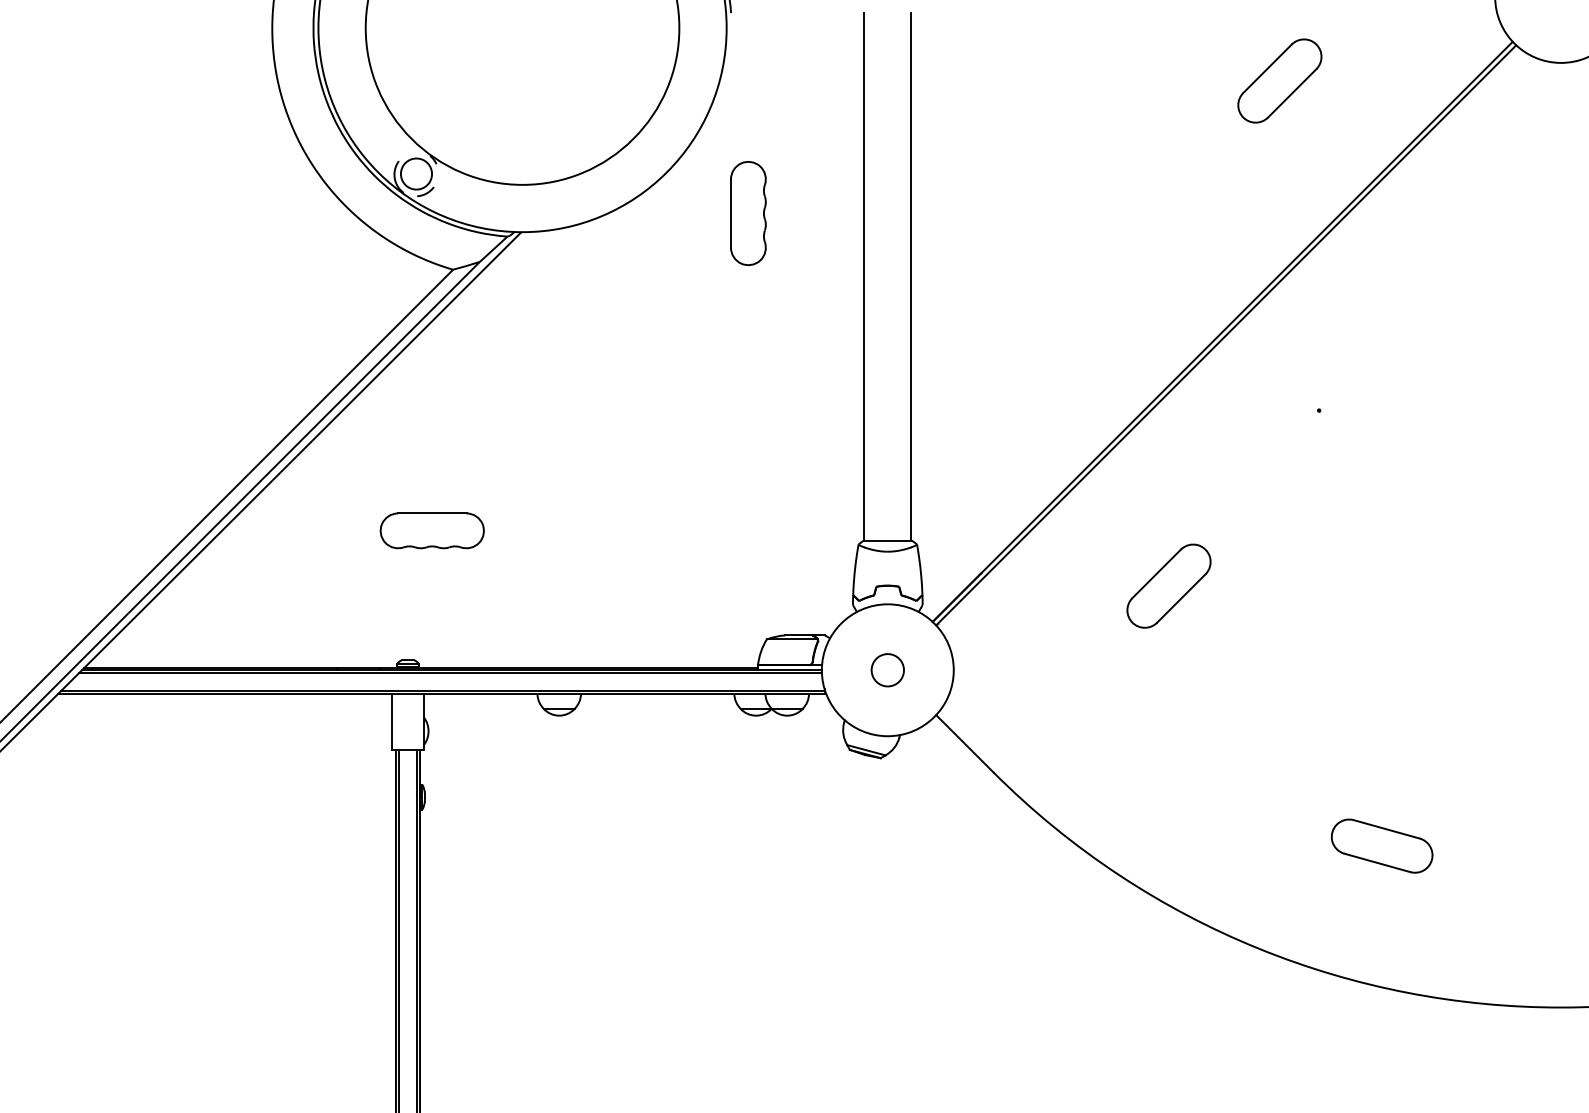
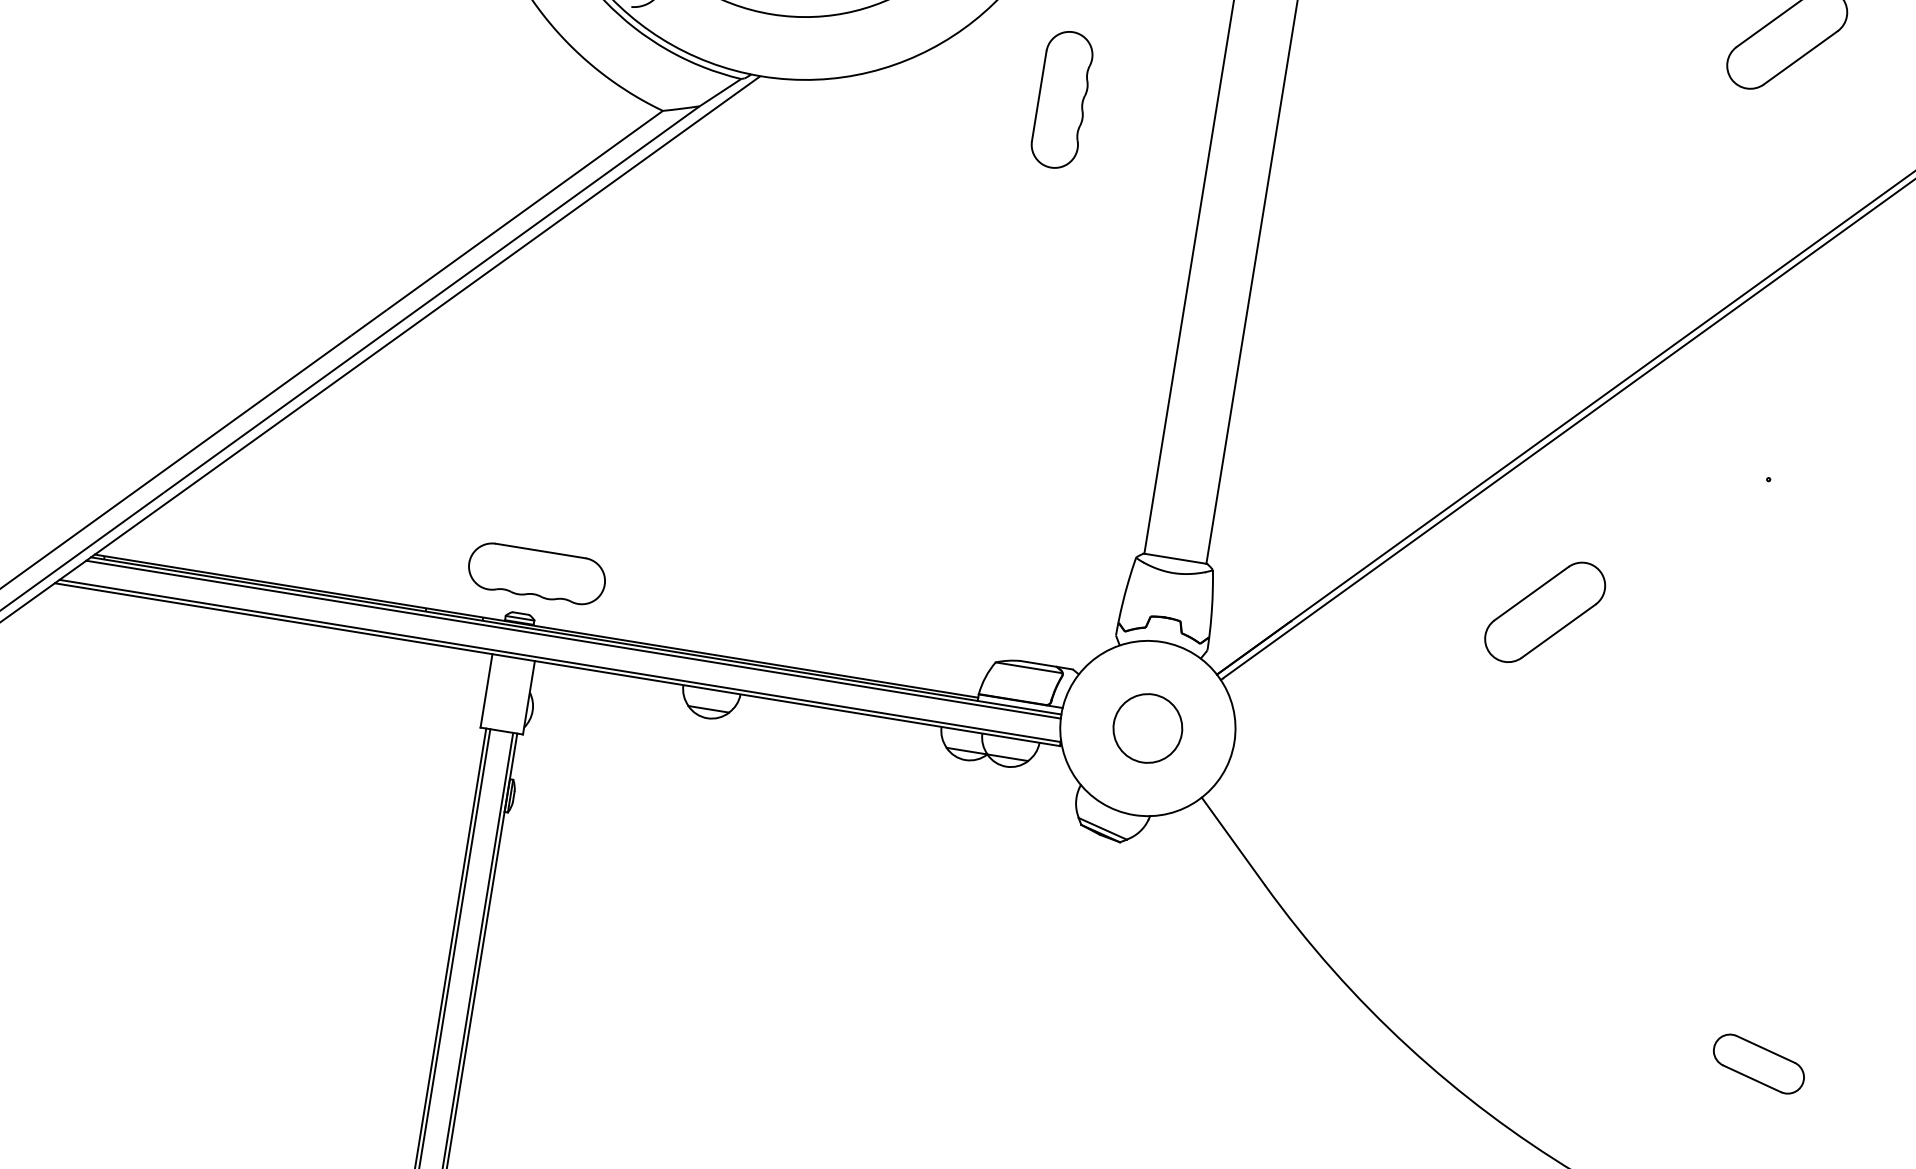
part: (431, 530) -> (536, 573), moved
part: (1168, 585) -> (1544, 611), moved
circle: (887, 670) -> (1147, 728), size x1.6
part: (1382, 845) -> (1759, 1063), size x0.7

